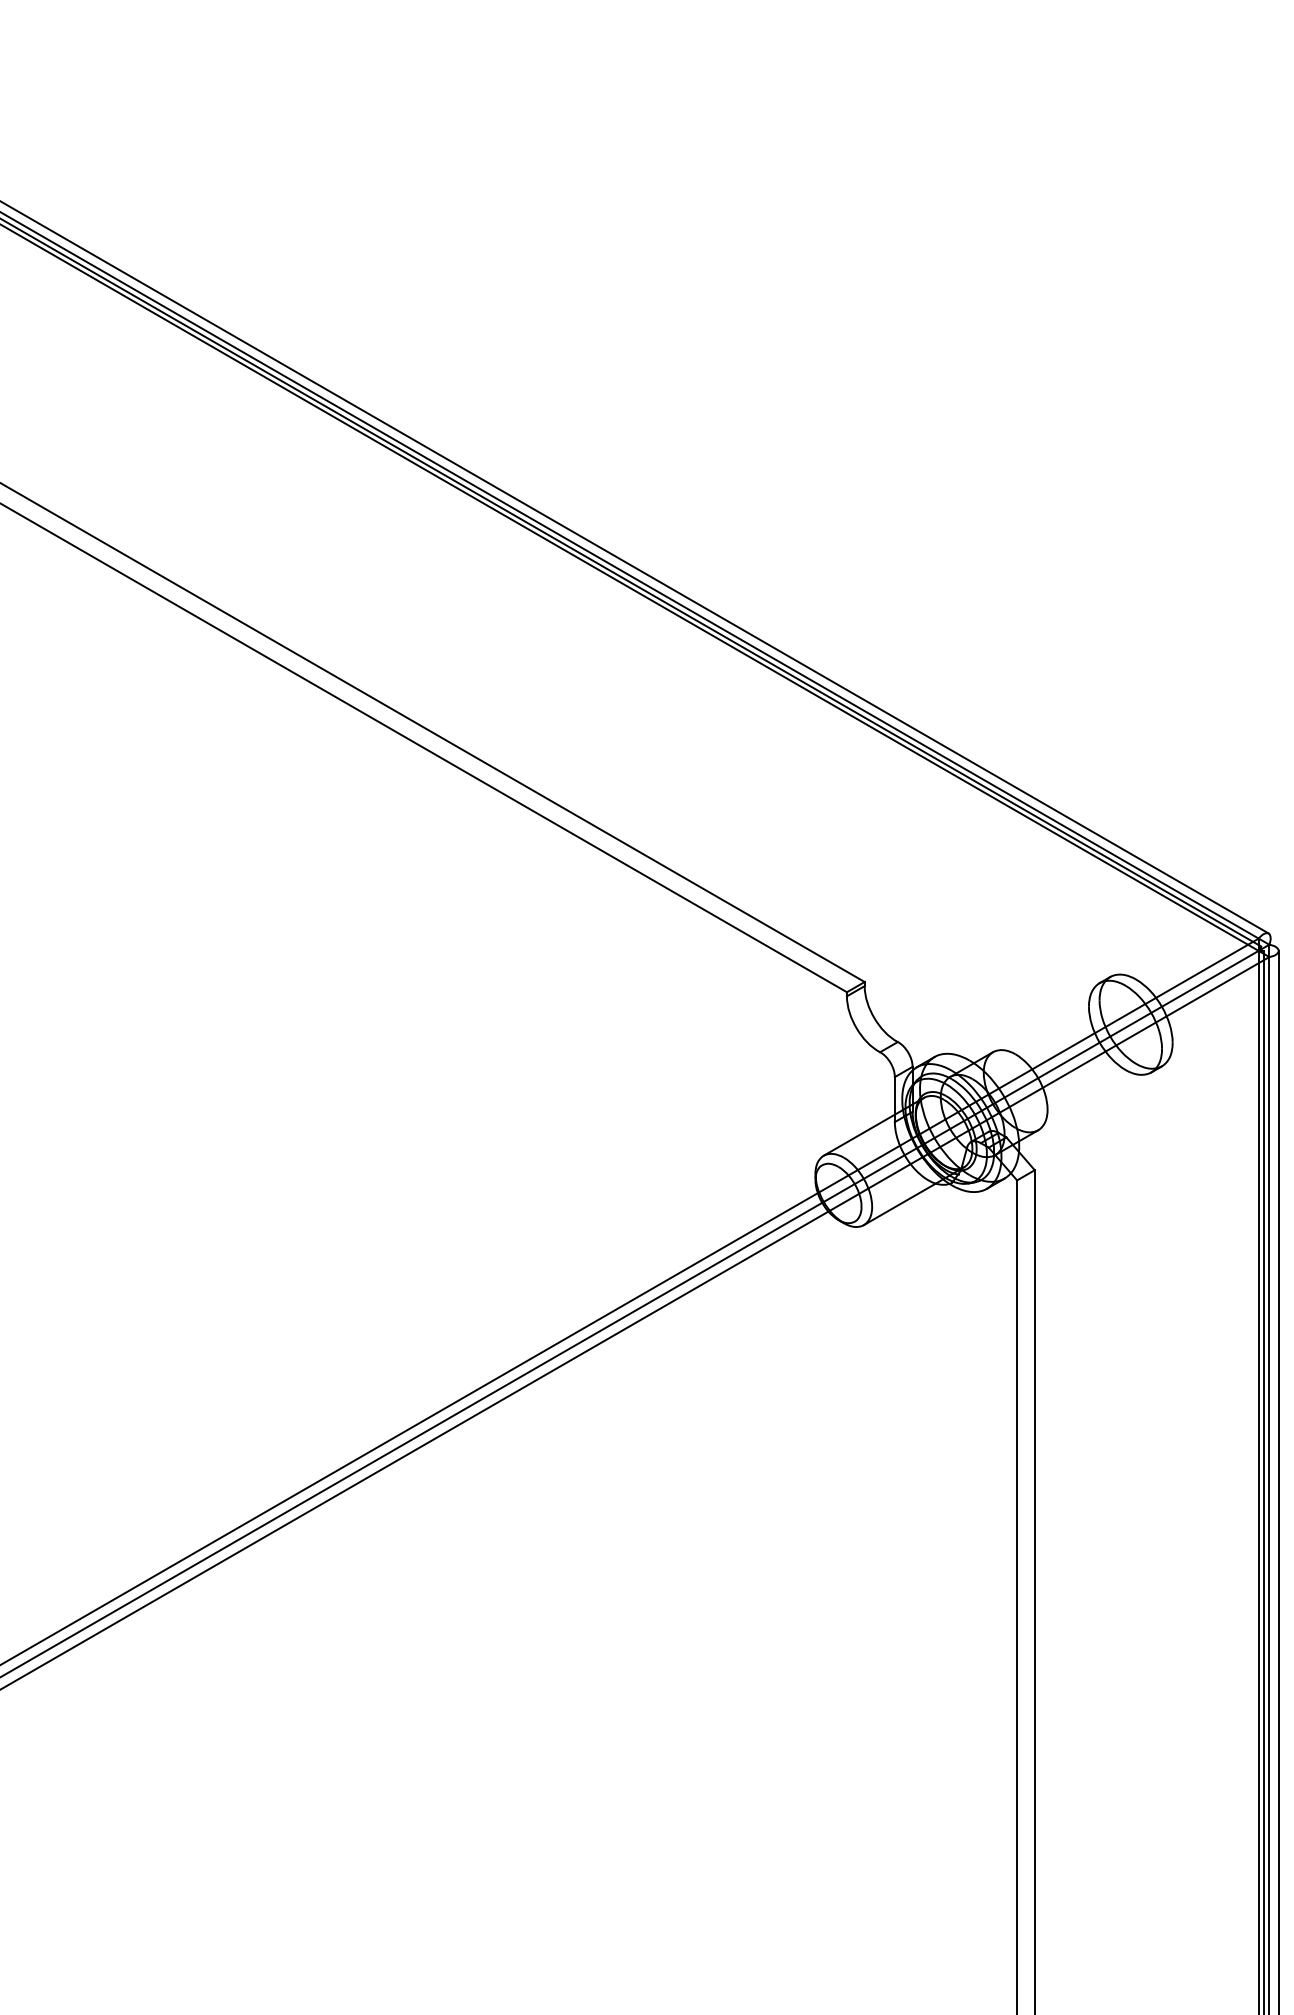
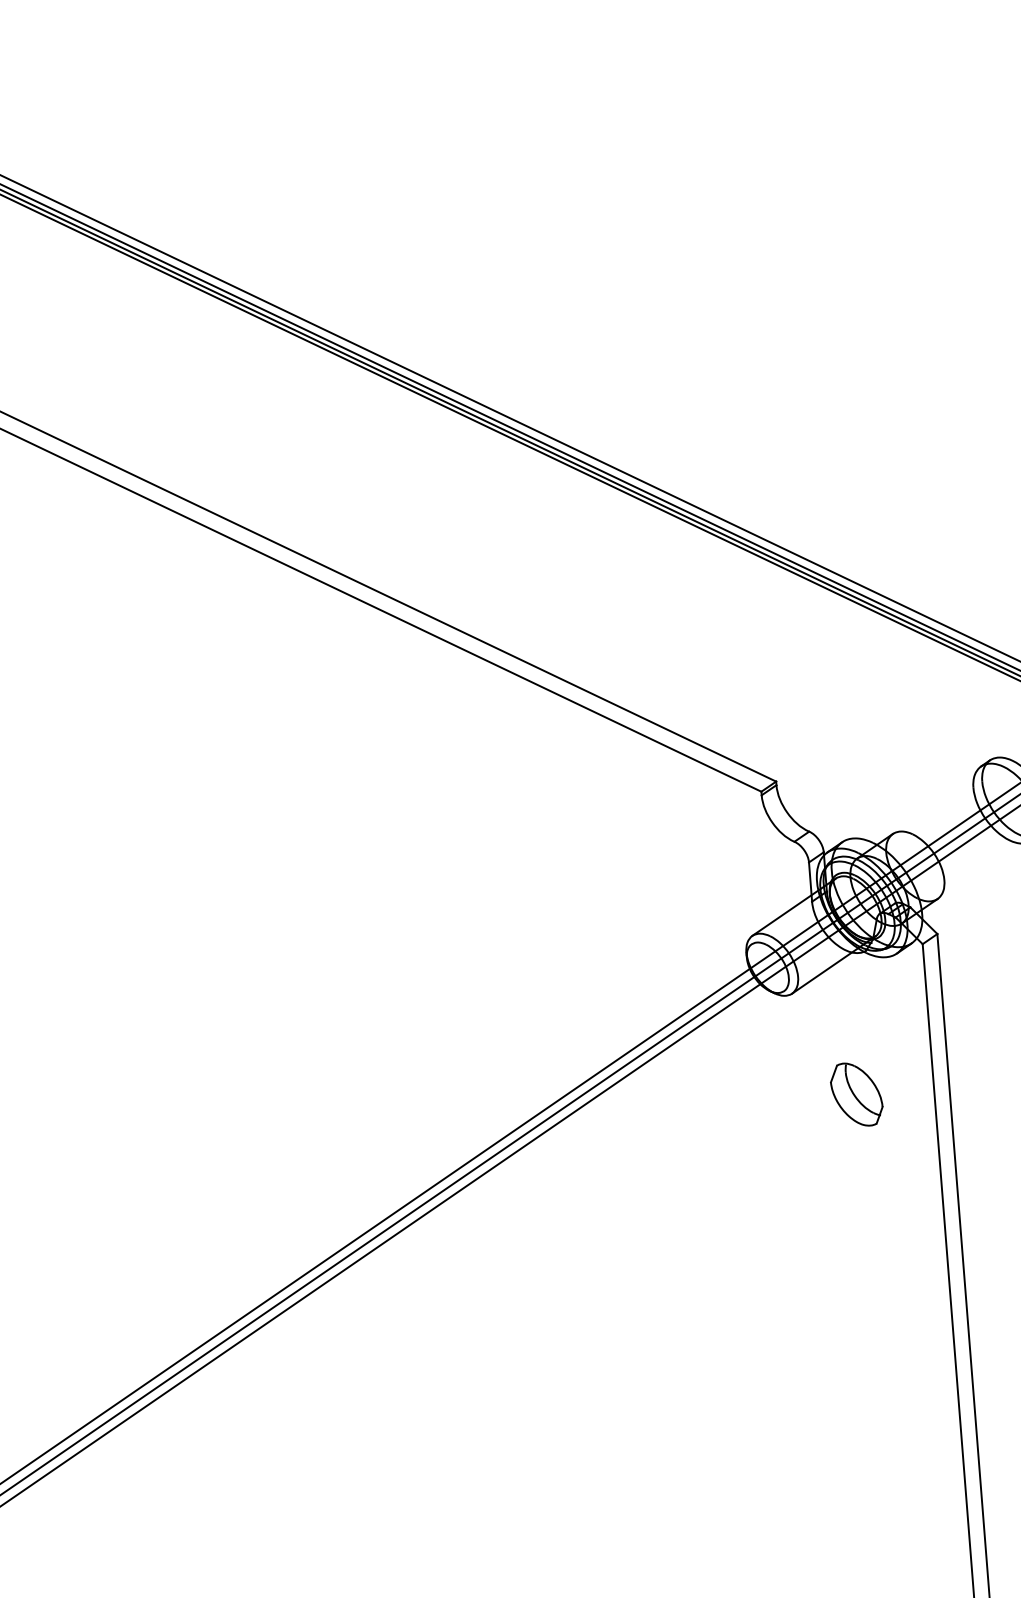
part: (928, 1345) -> (856, 1094), added

